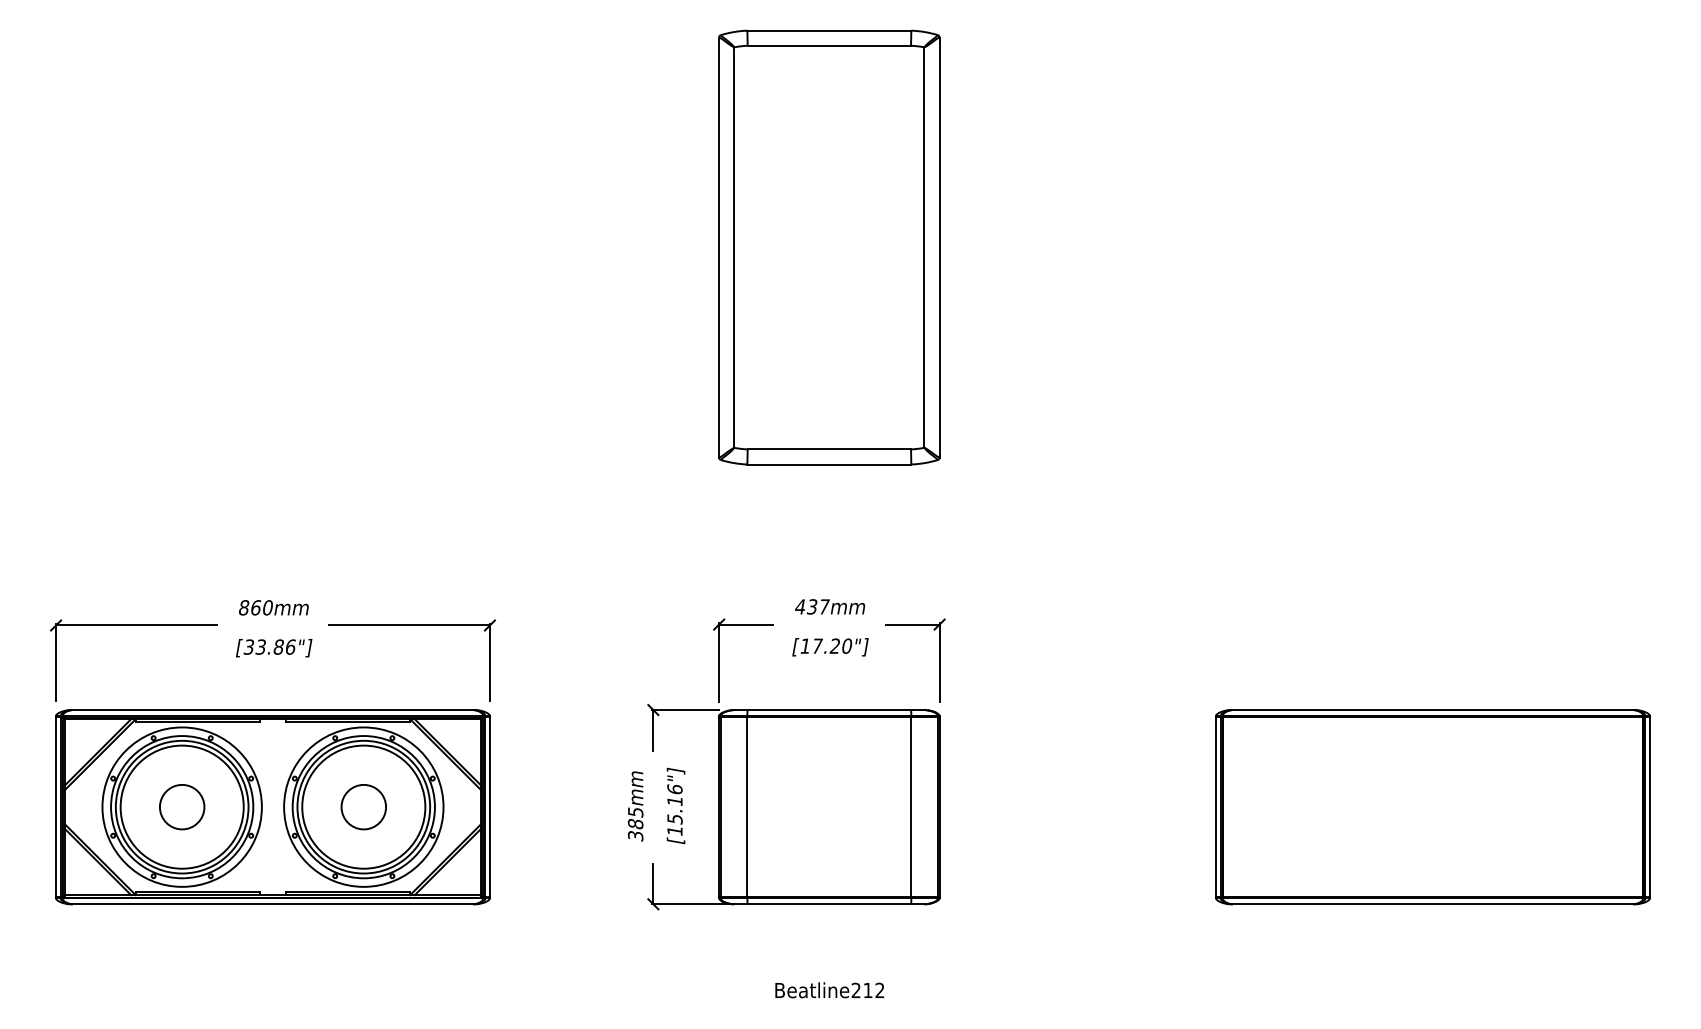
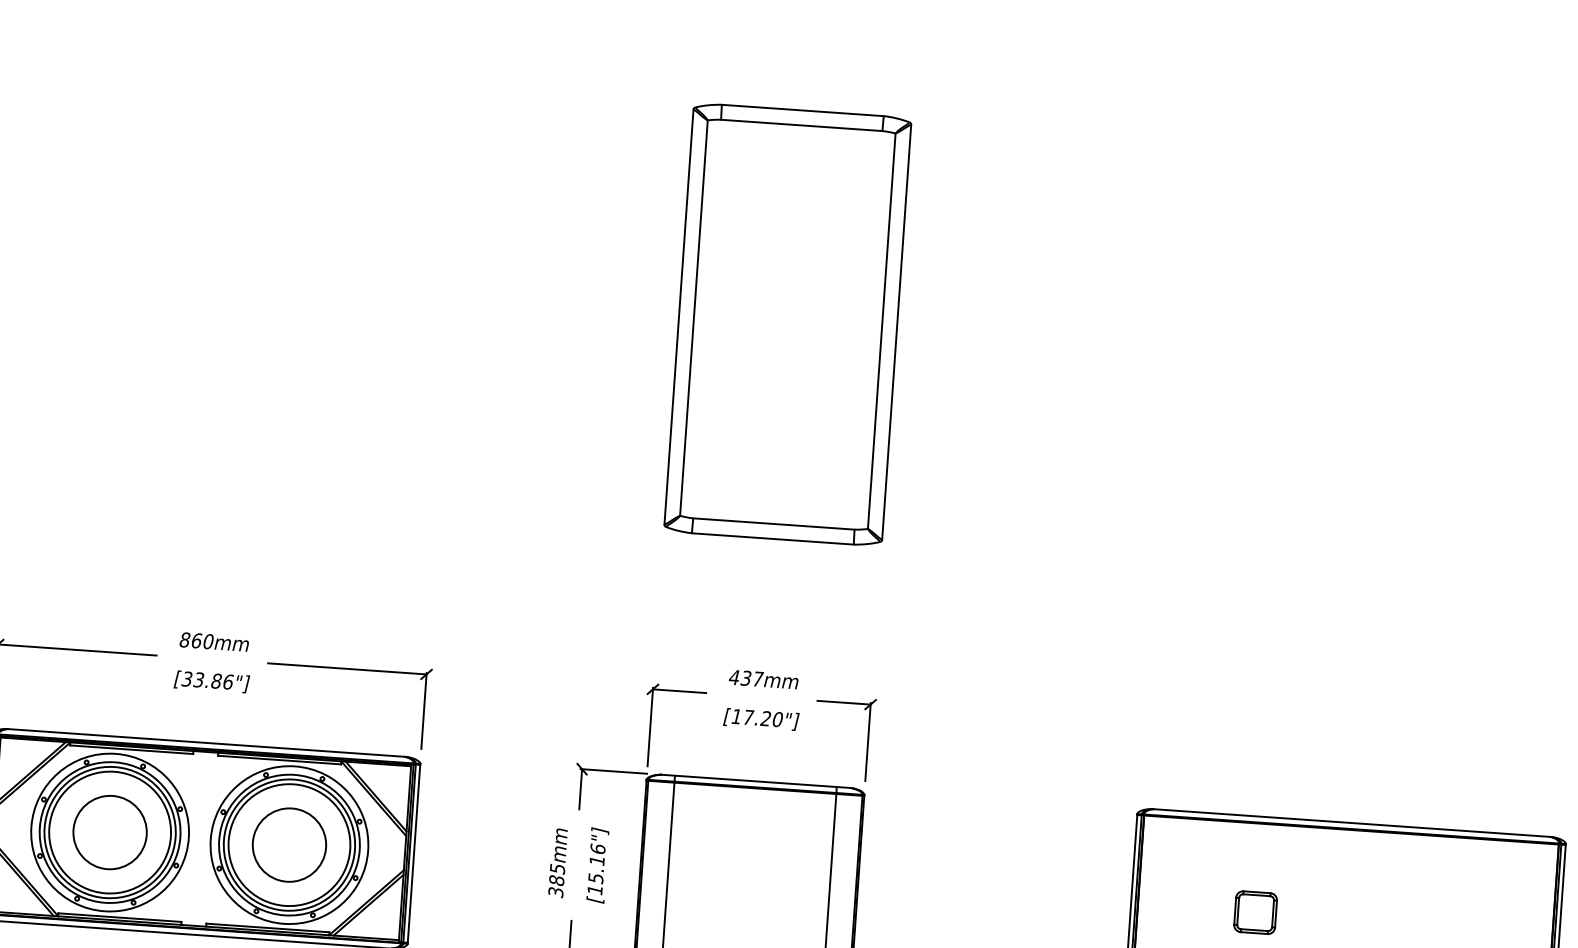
part: (1341, 806) -> (1254, 911), added
circle: (182, 807) -> (110, 832), size x1.67
circle: (363, 807) -> (289, 845), size x1.67

